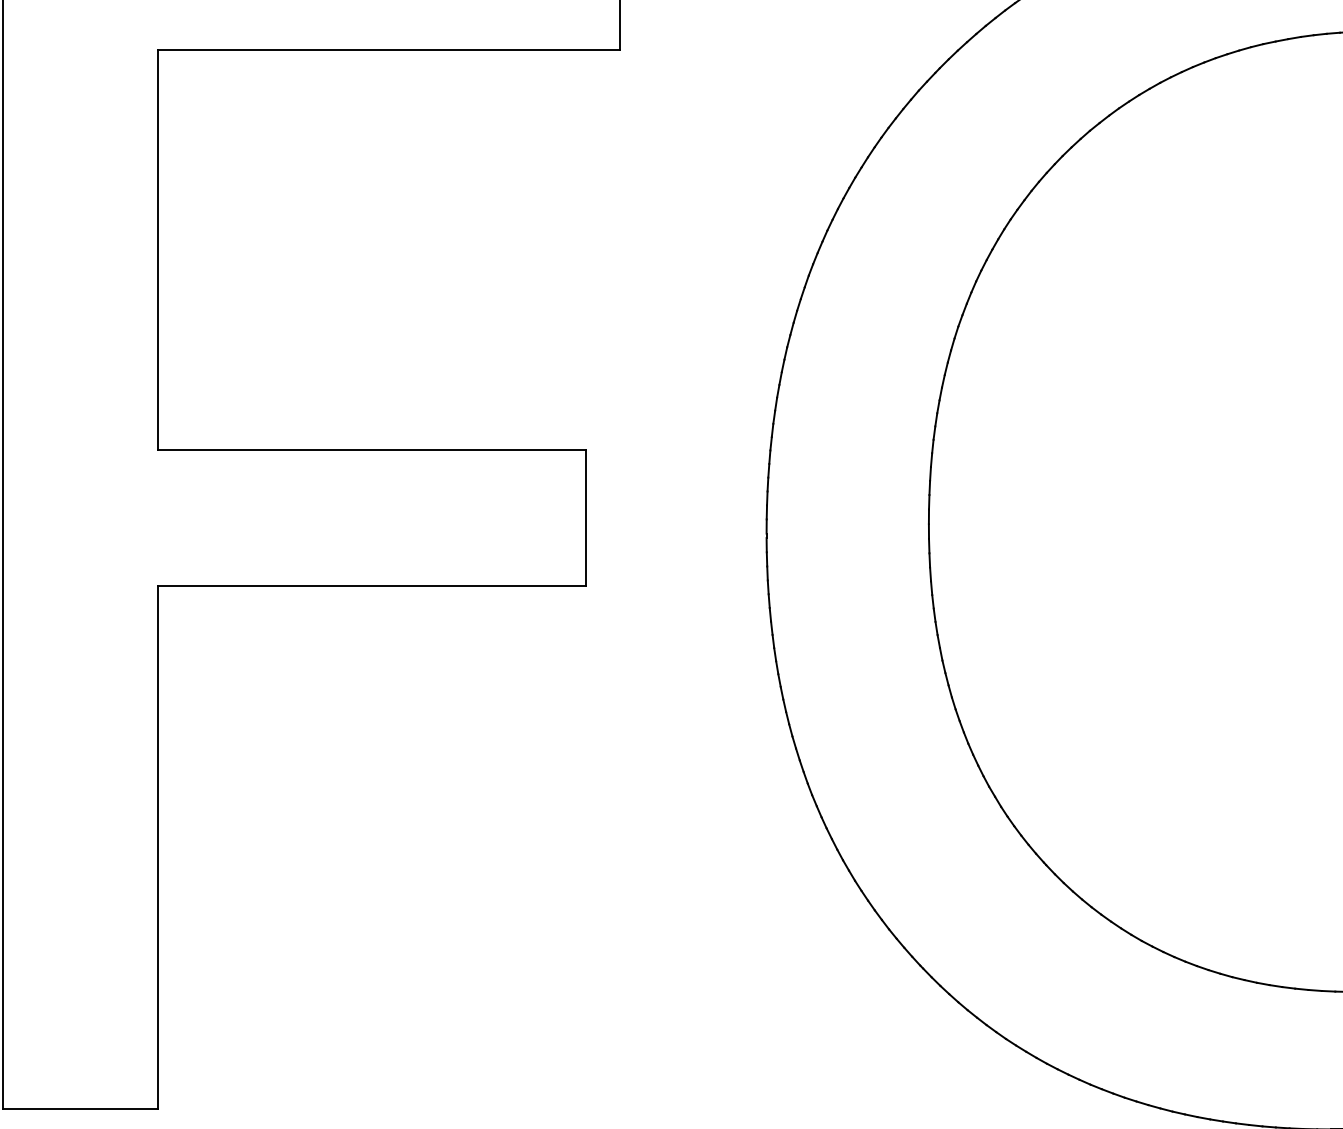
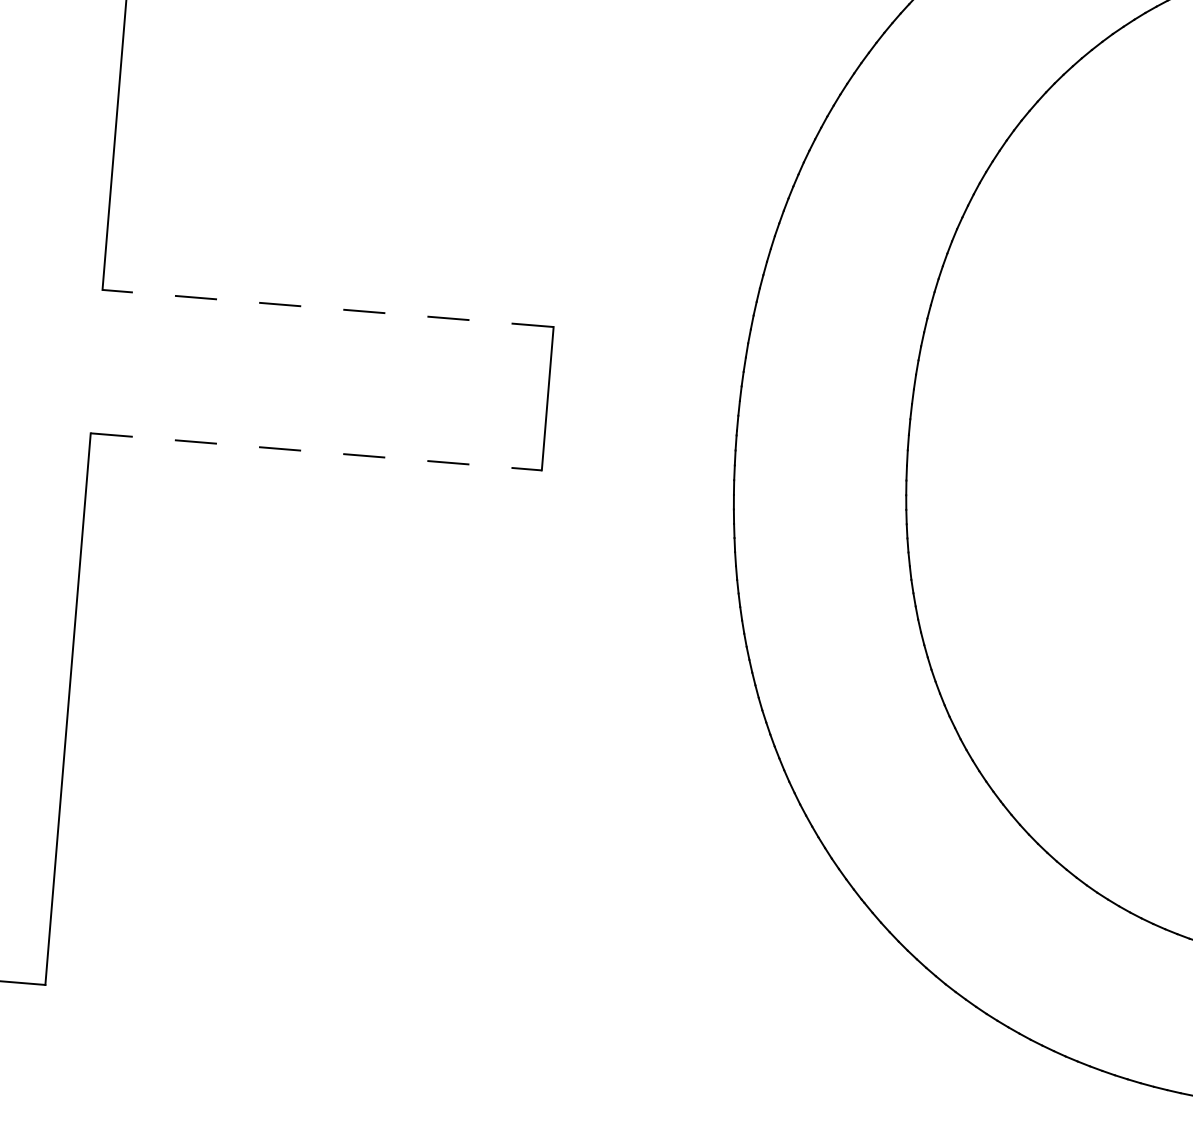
line: (371, 450) -> (327, 308), solid -> dashed
line: (371, 586) -> (315, 452), solid -> dashed

